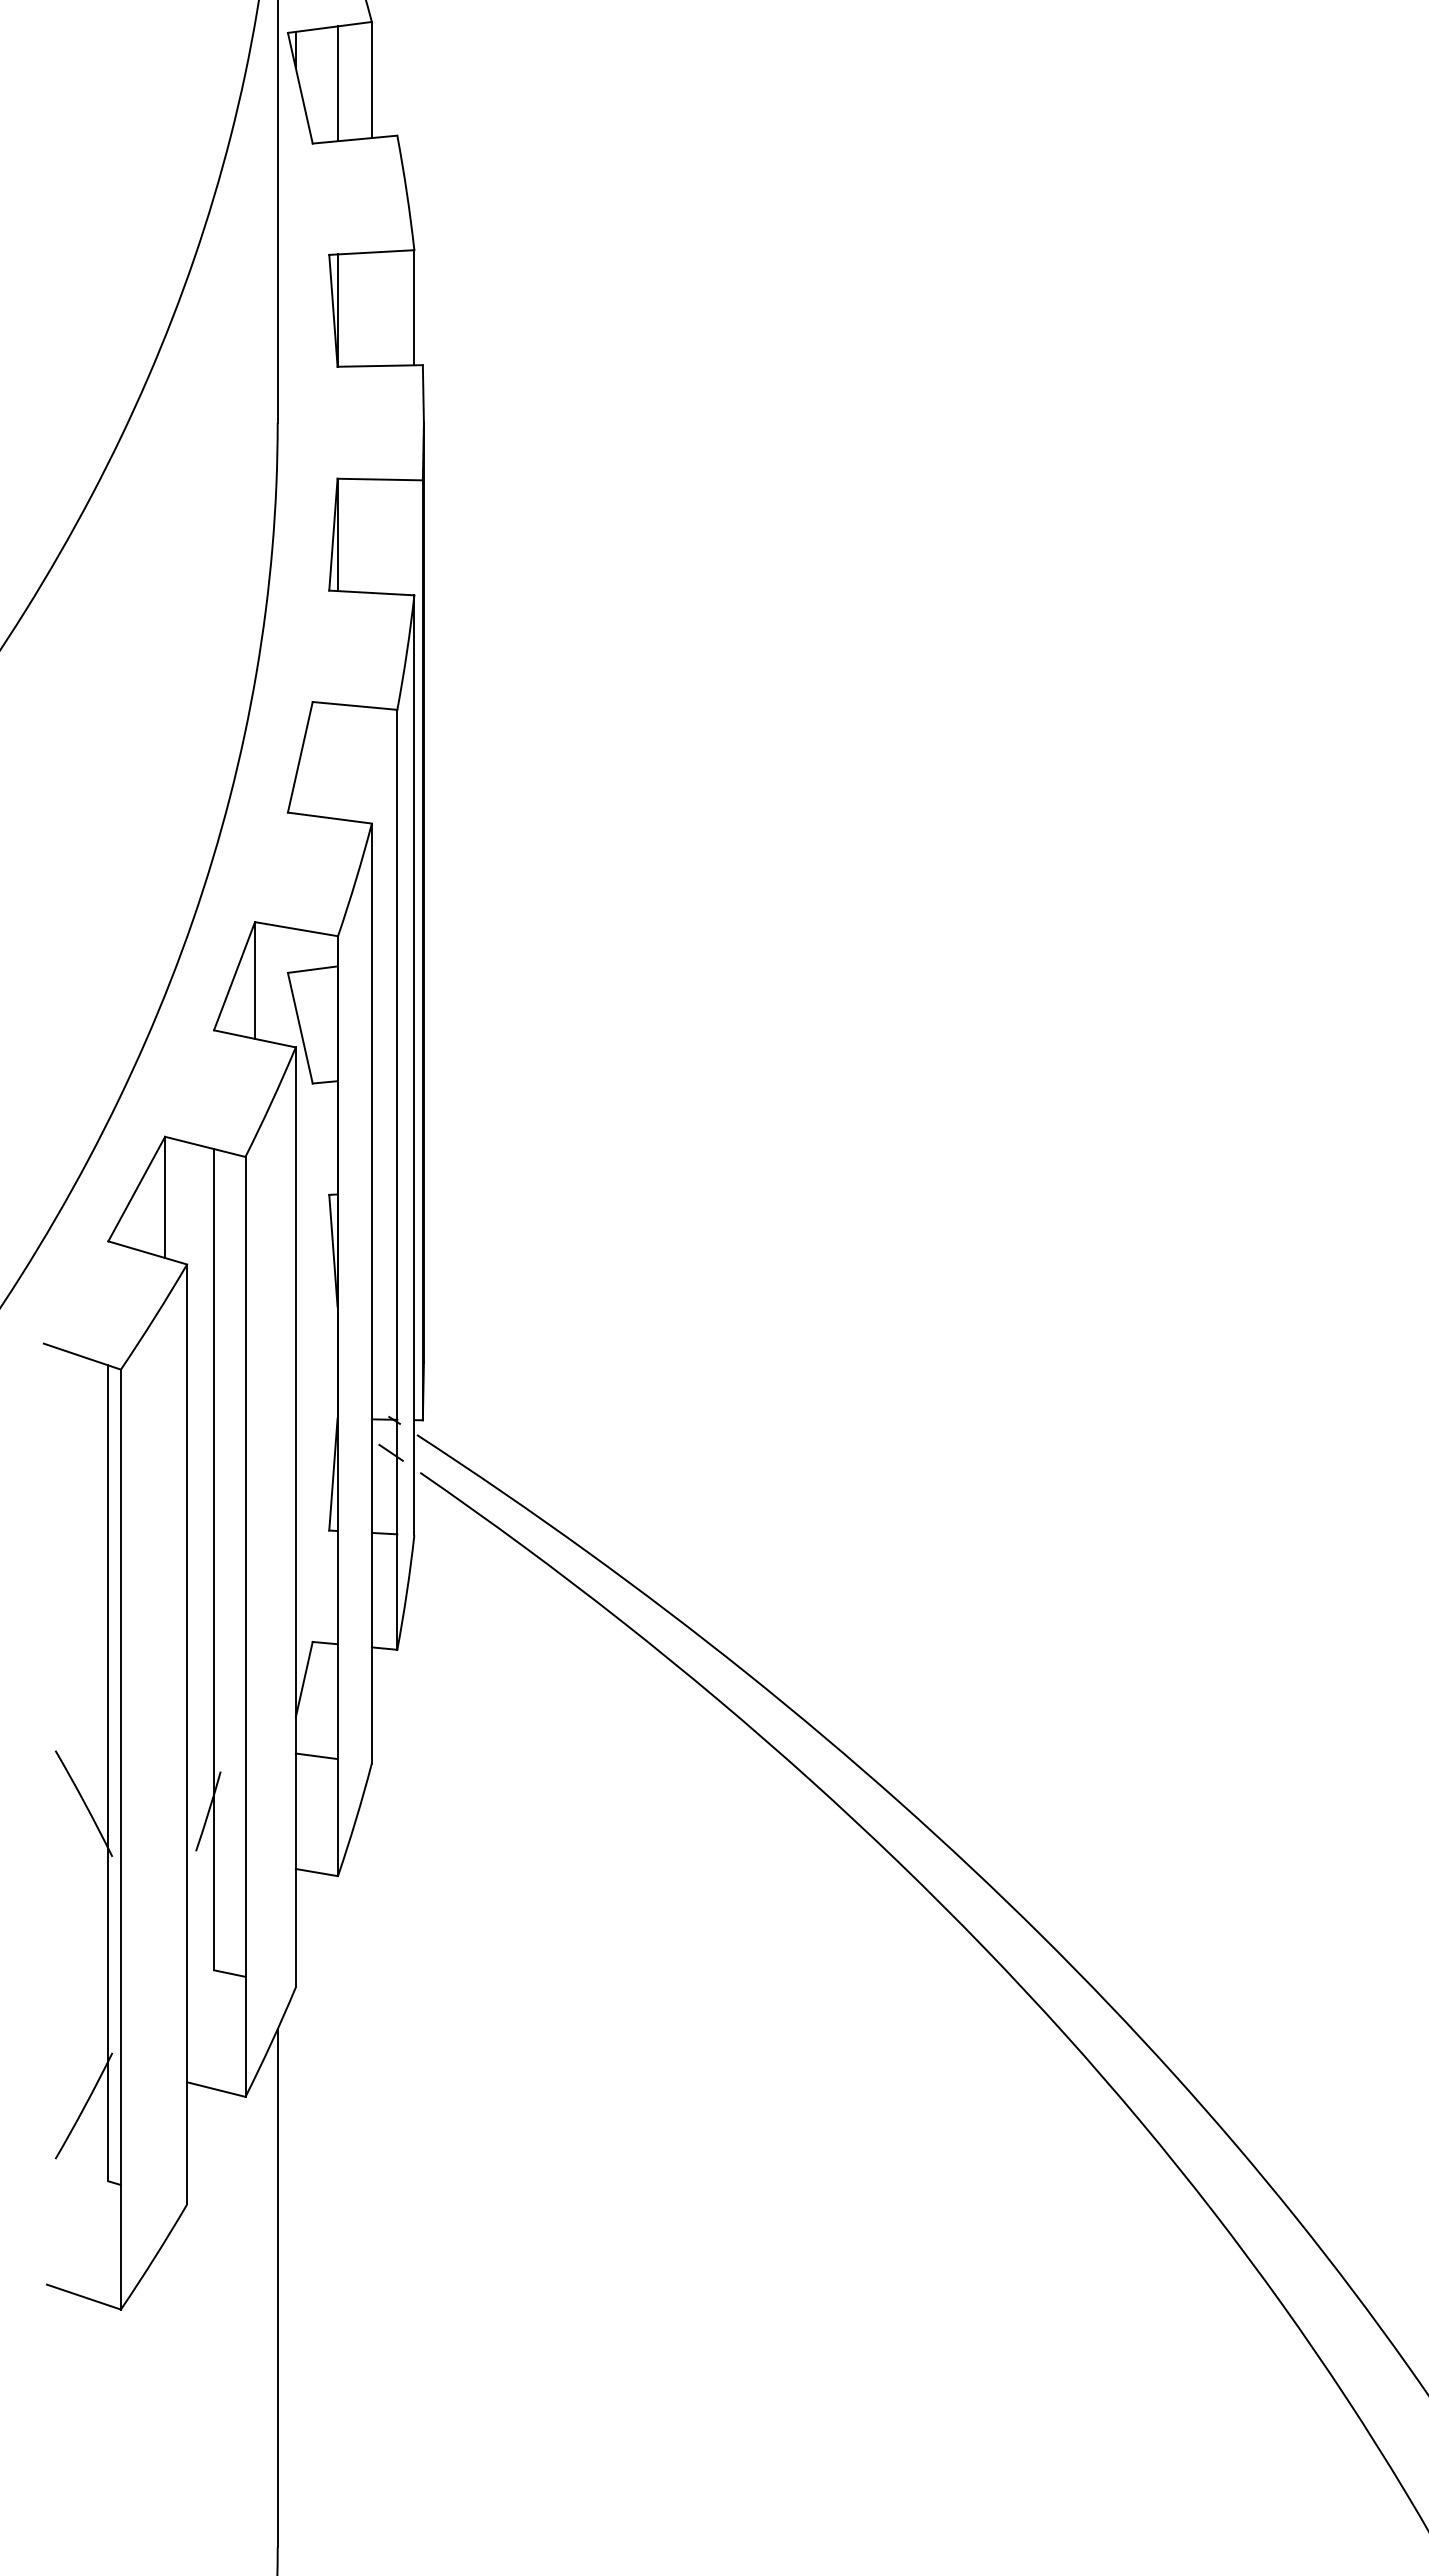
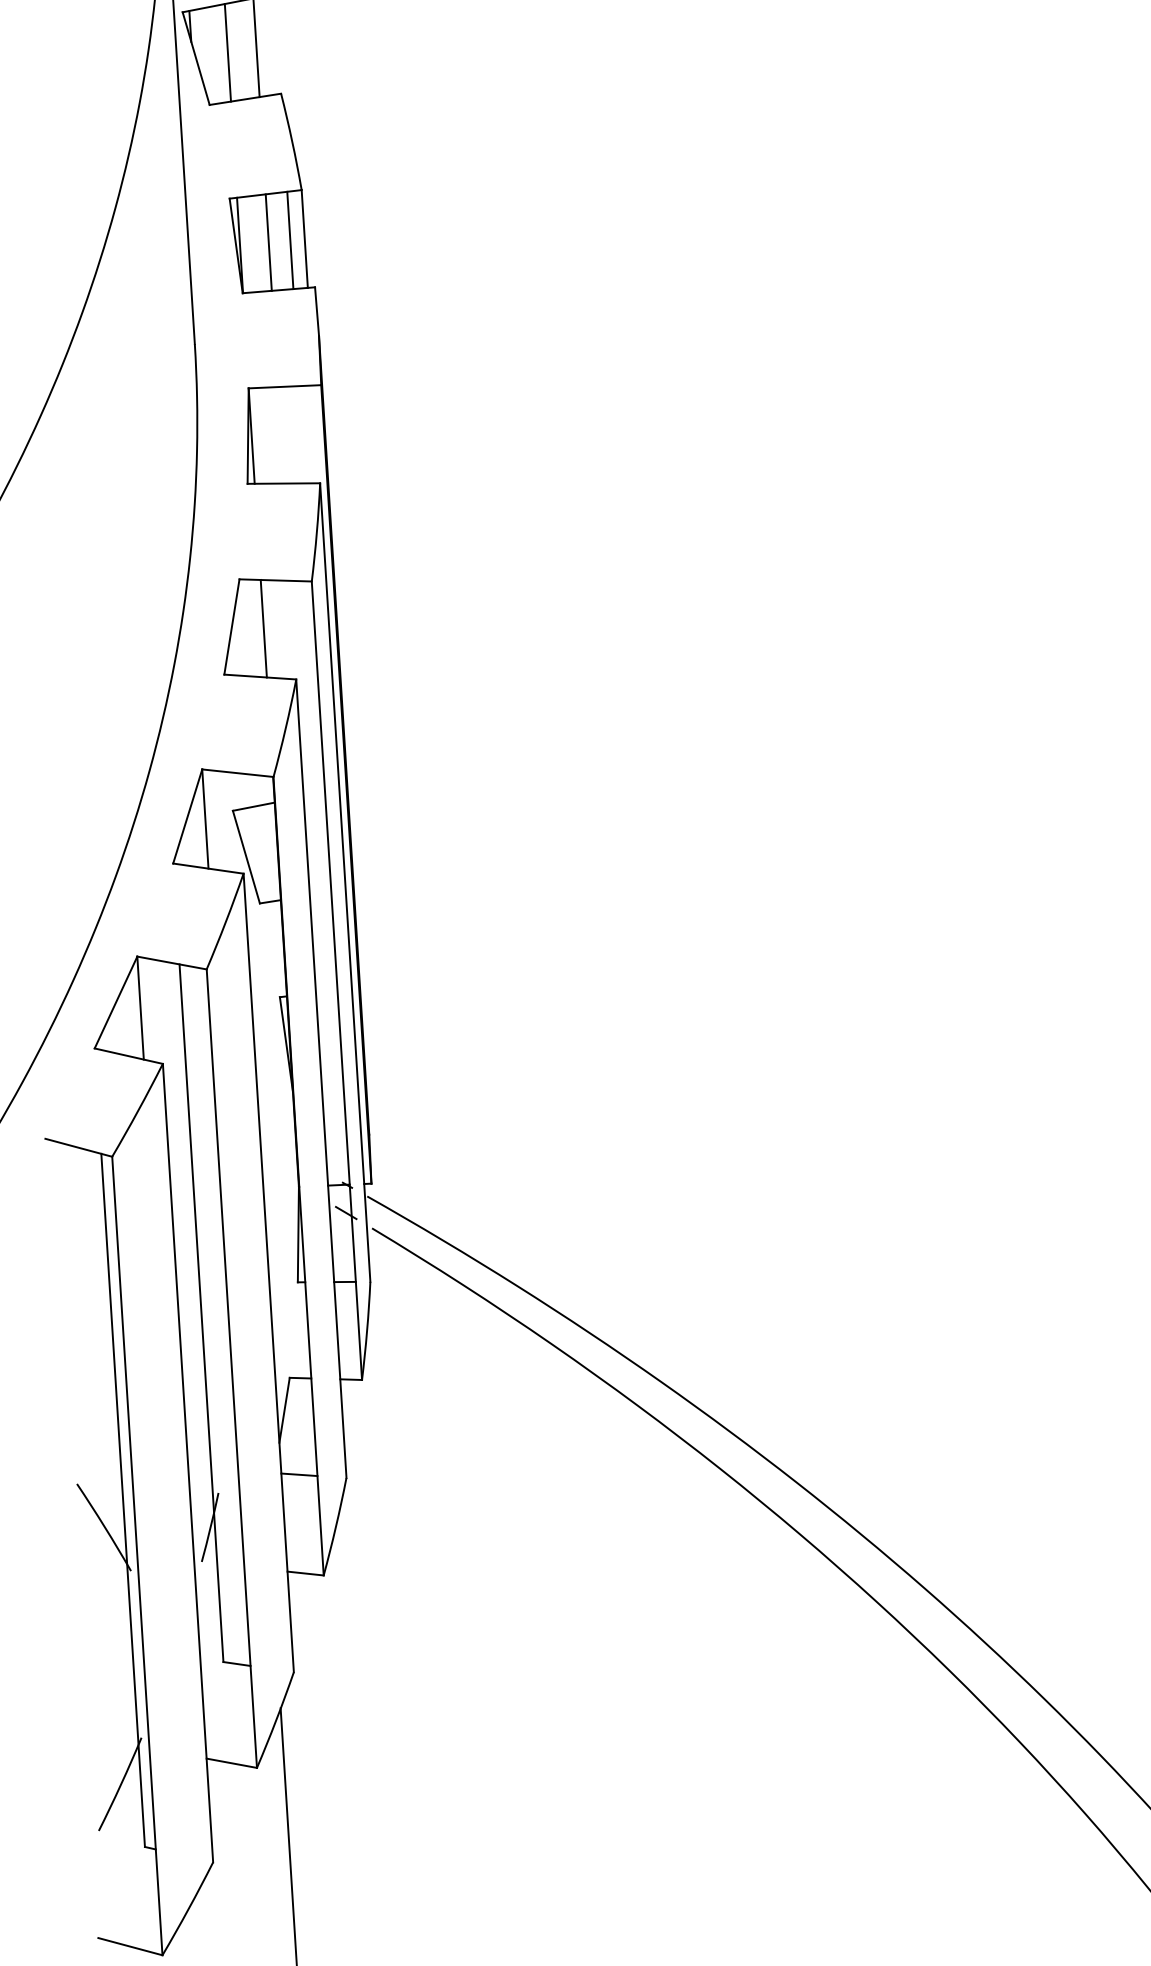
line: (397, 308) -> (290, 240), added
line: (371, 309) -> (268, 242), added
line: (337, 761) -> (263, 628), added

